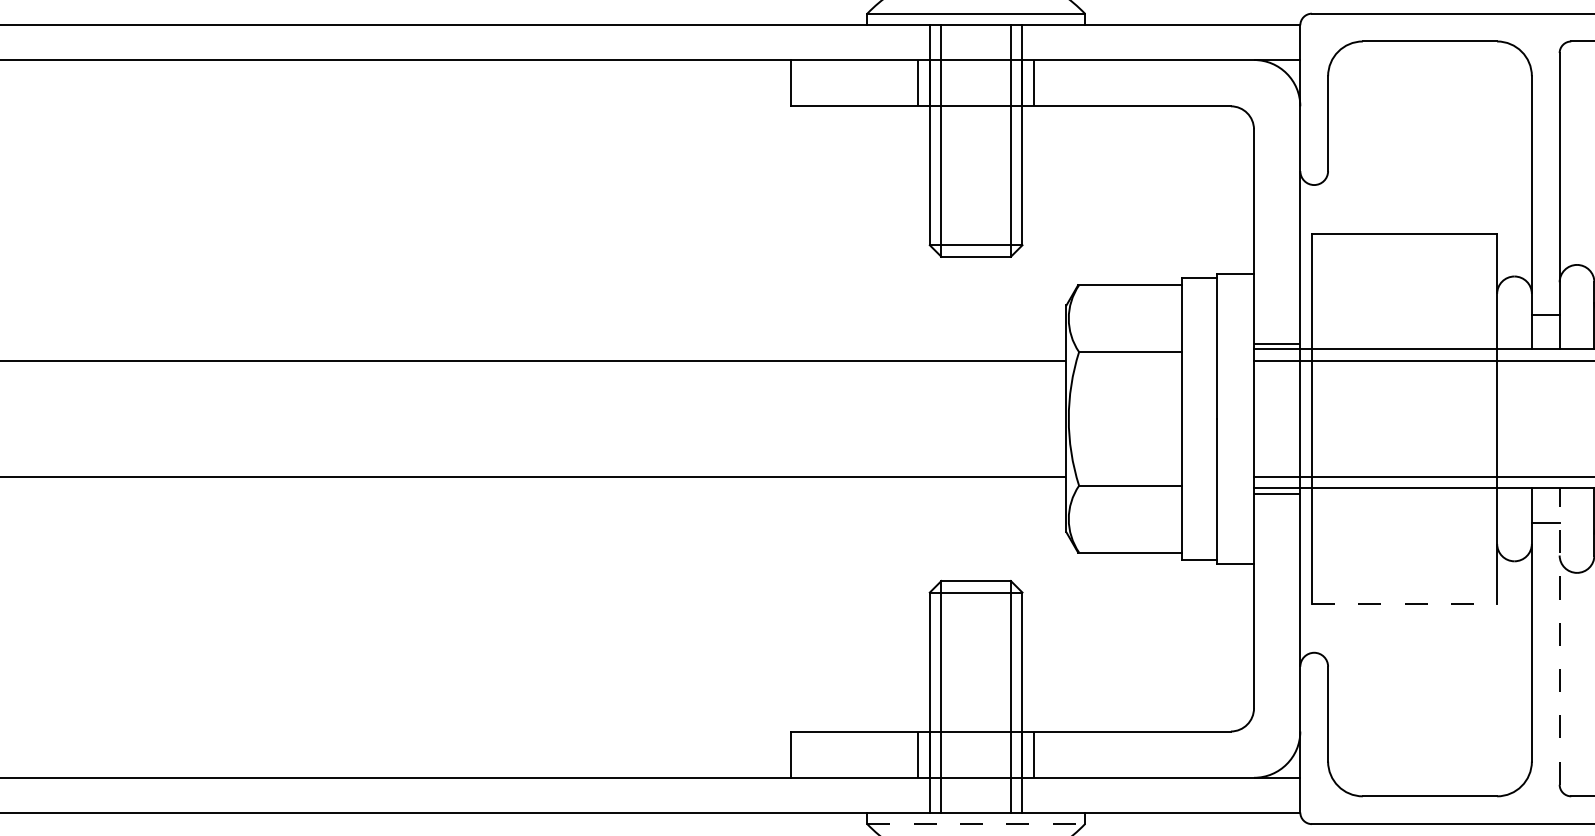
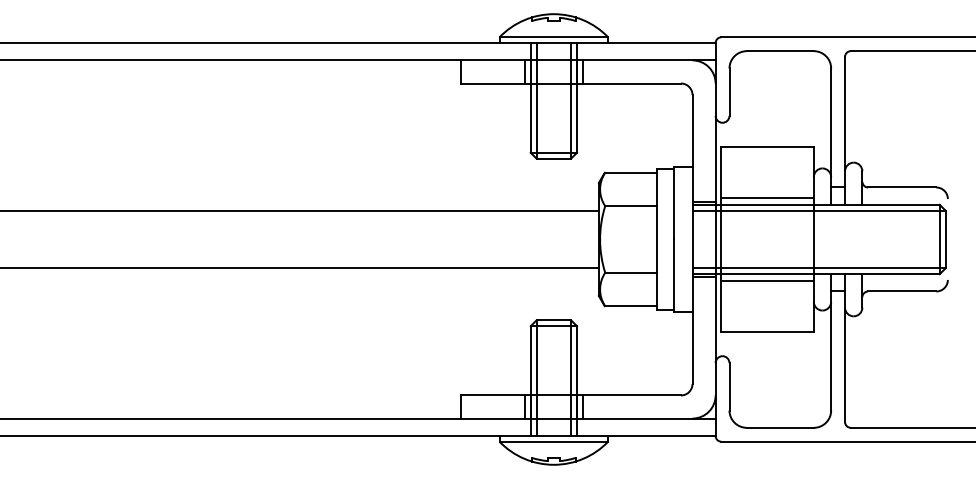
line: (1404, 334) -> (767, 197), added
line: (1404, 503) -> (767, 281), added
line: (1406, 603) -> (768, 331), dashed -> solid
line: (1560, 637) -> (845, 348), dashed -> solid
line: (977, 823) -> (554, 441), dashed -> solid

